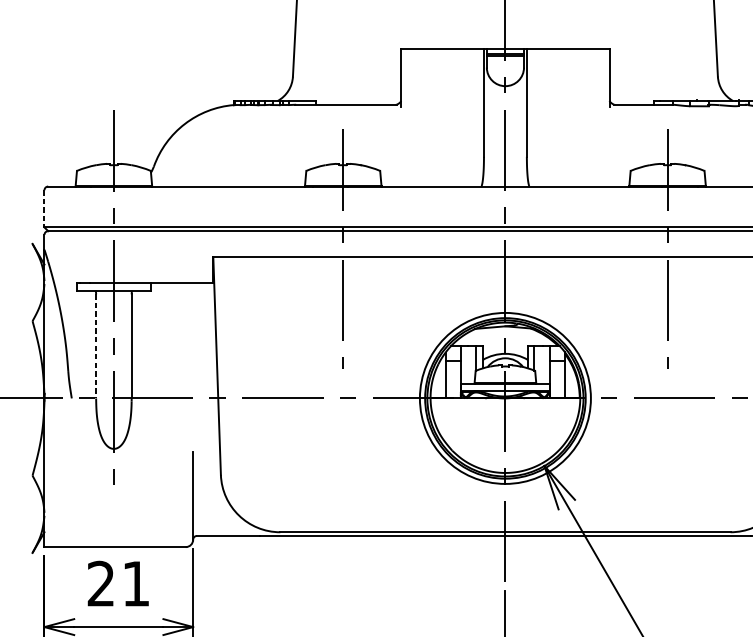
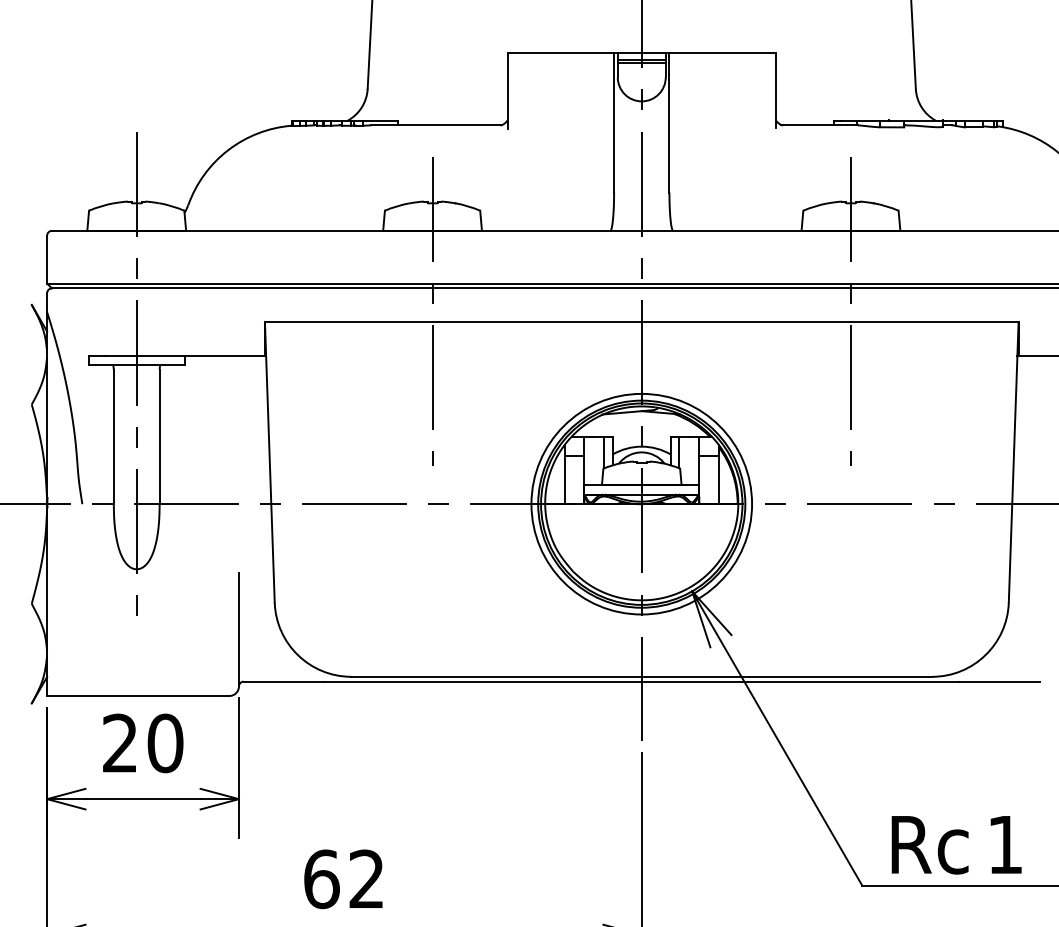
line: (44, 208) -> (47, 259), dashed -> solid
line: (95, 346) -> (113, 437), dashed -> solid
text: (136, 583) -> (165, 743), 21 -> 20

